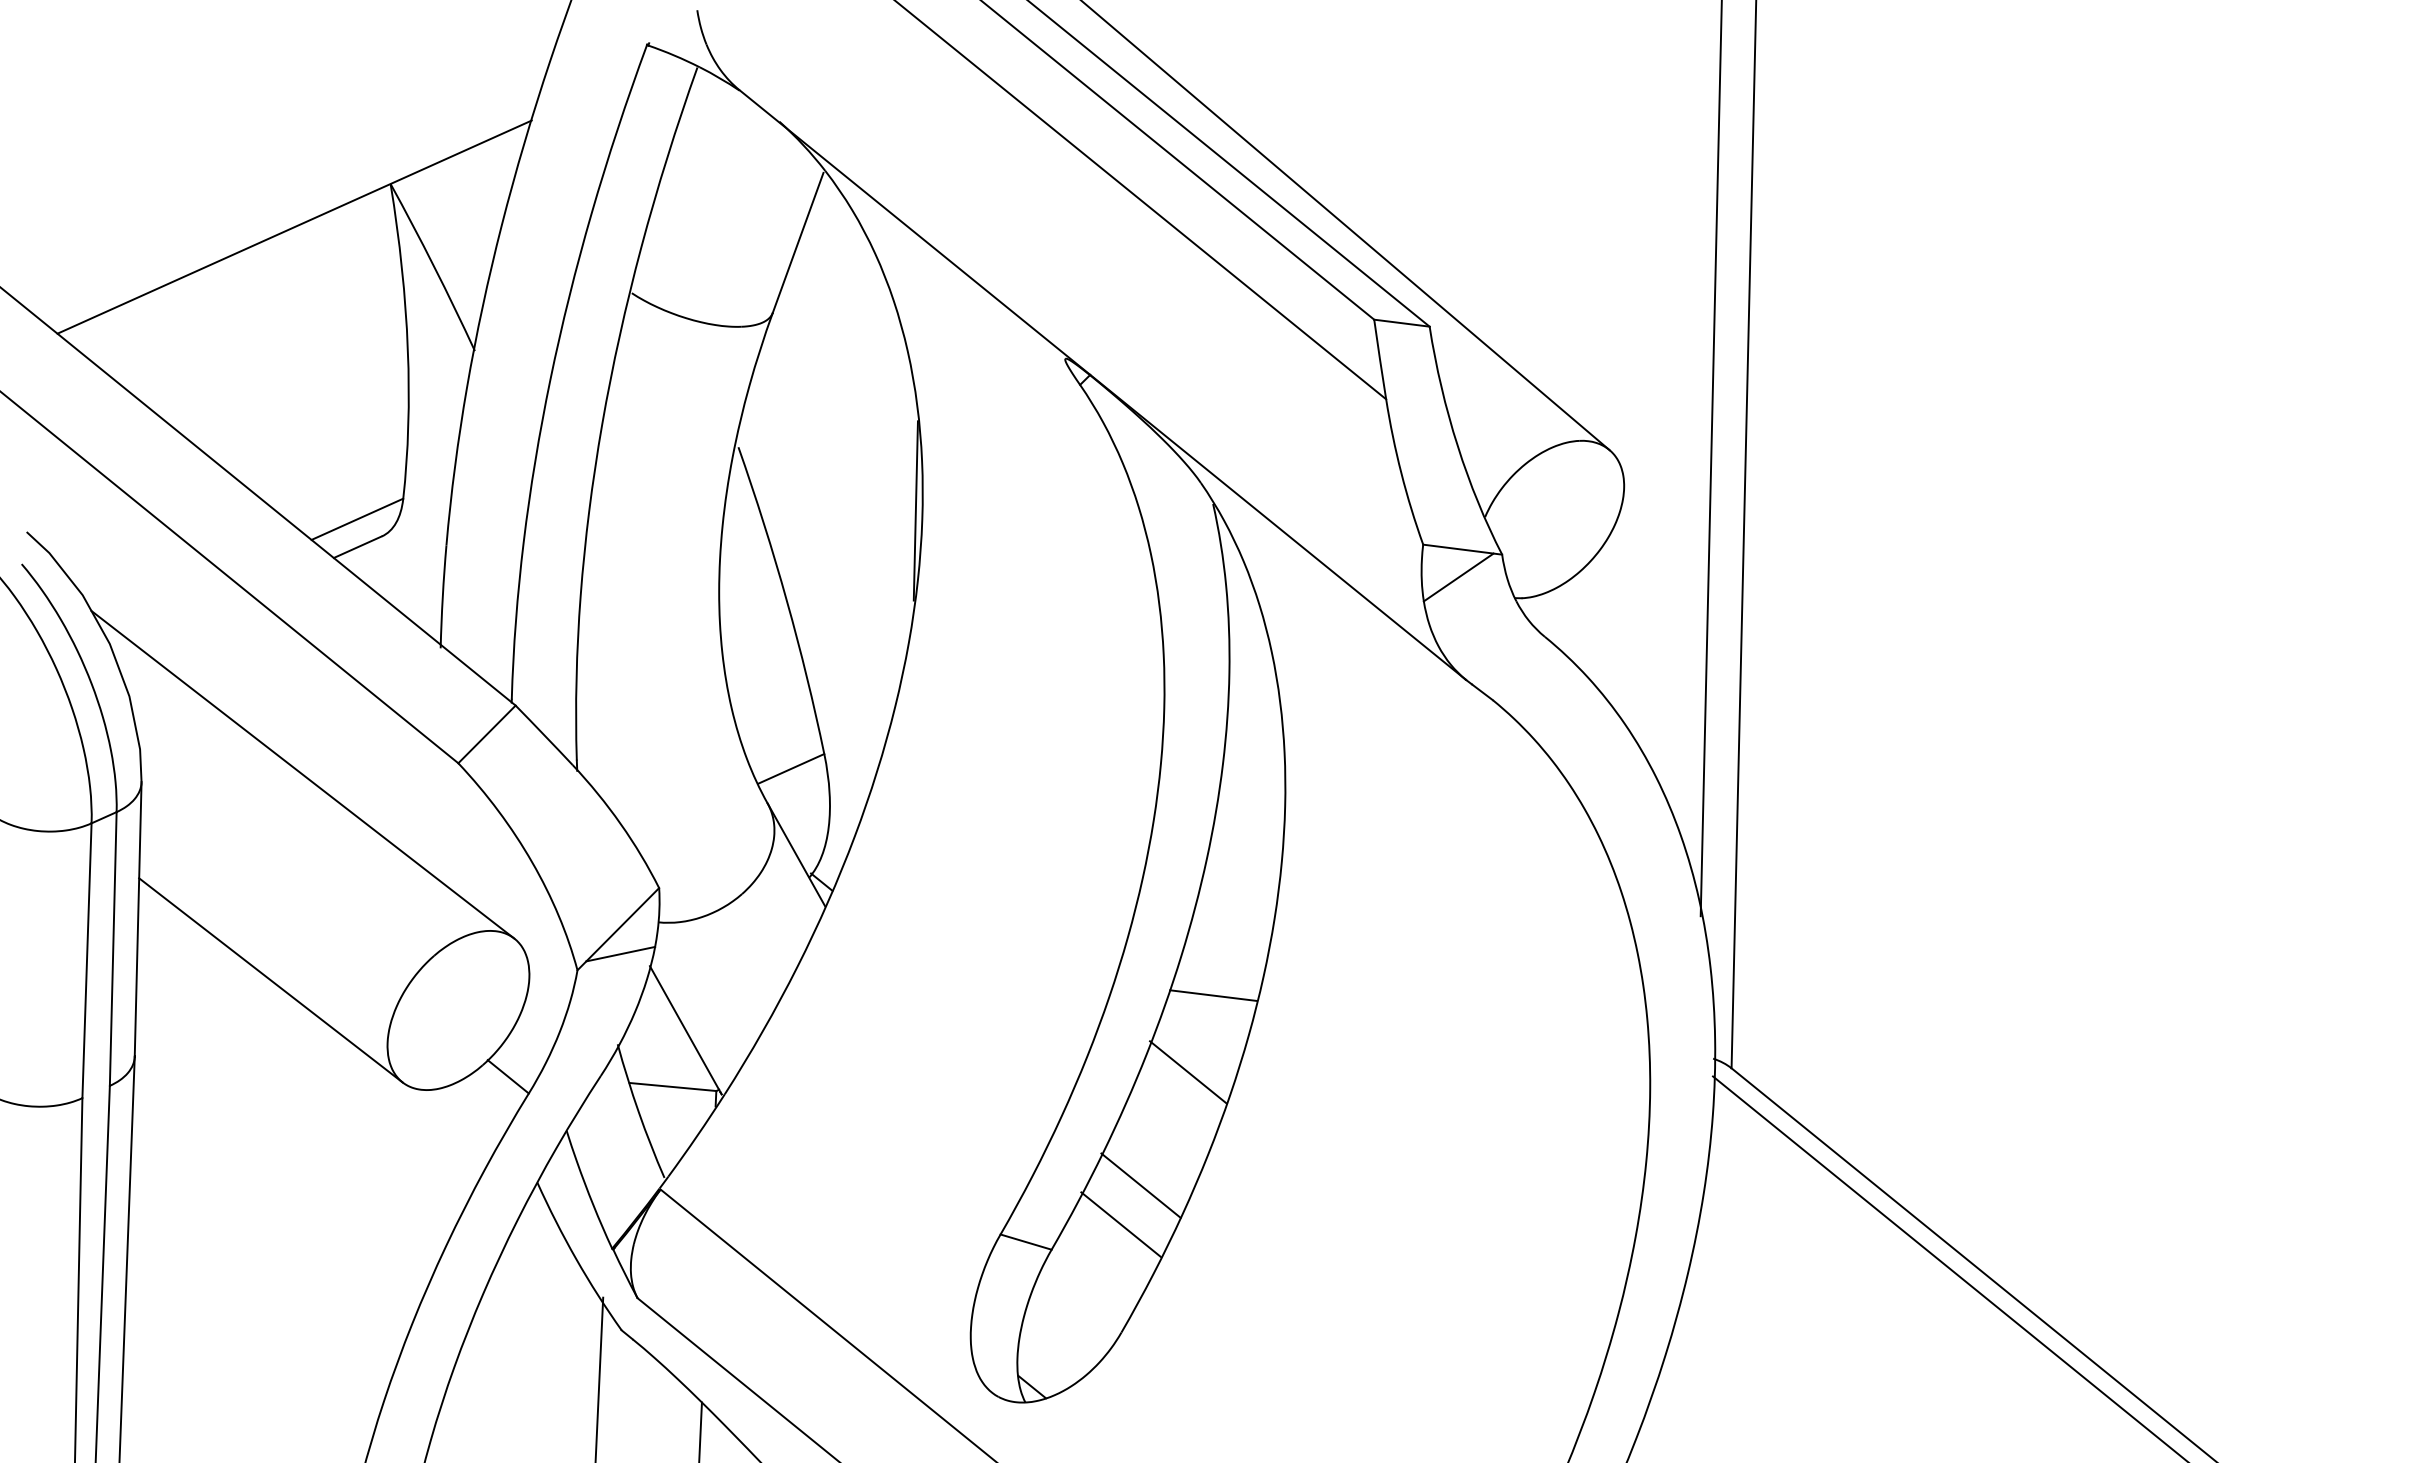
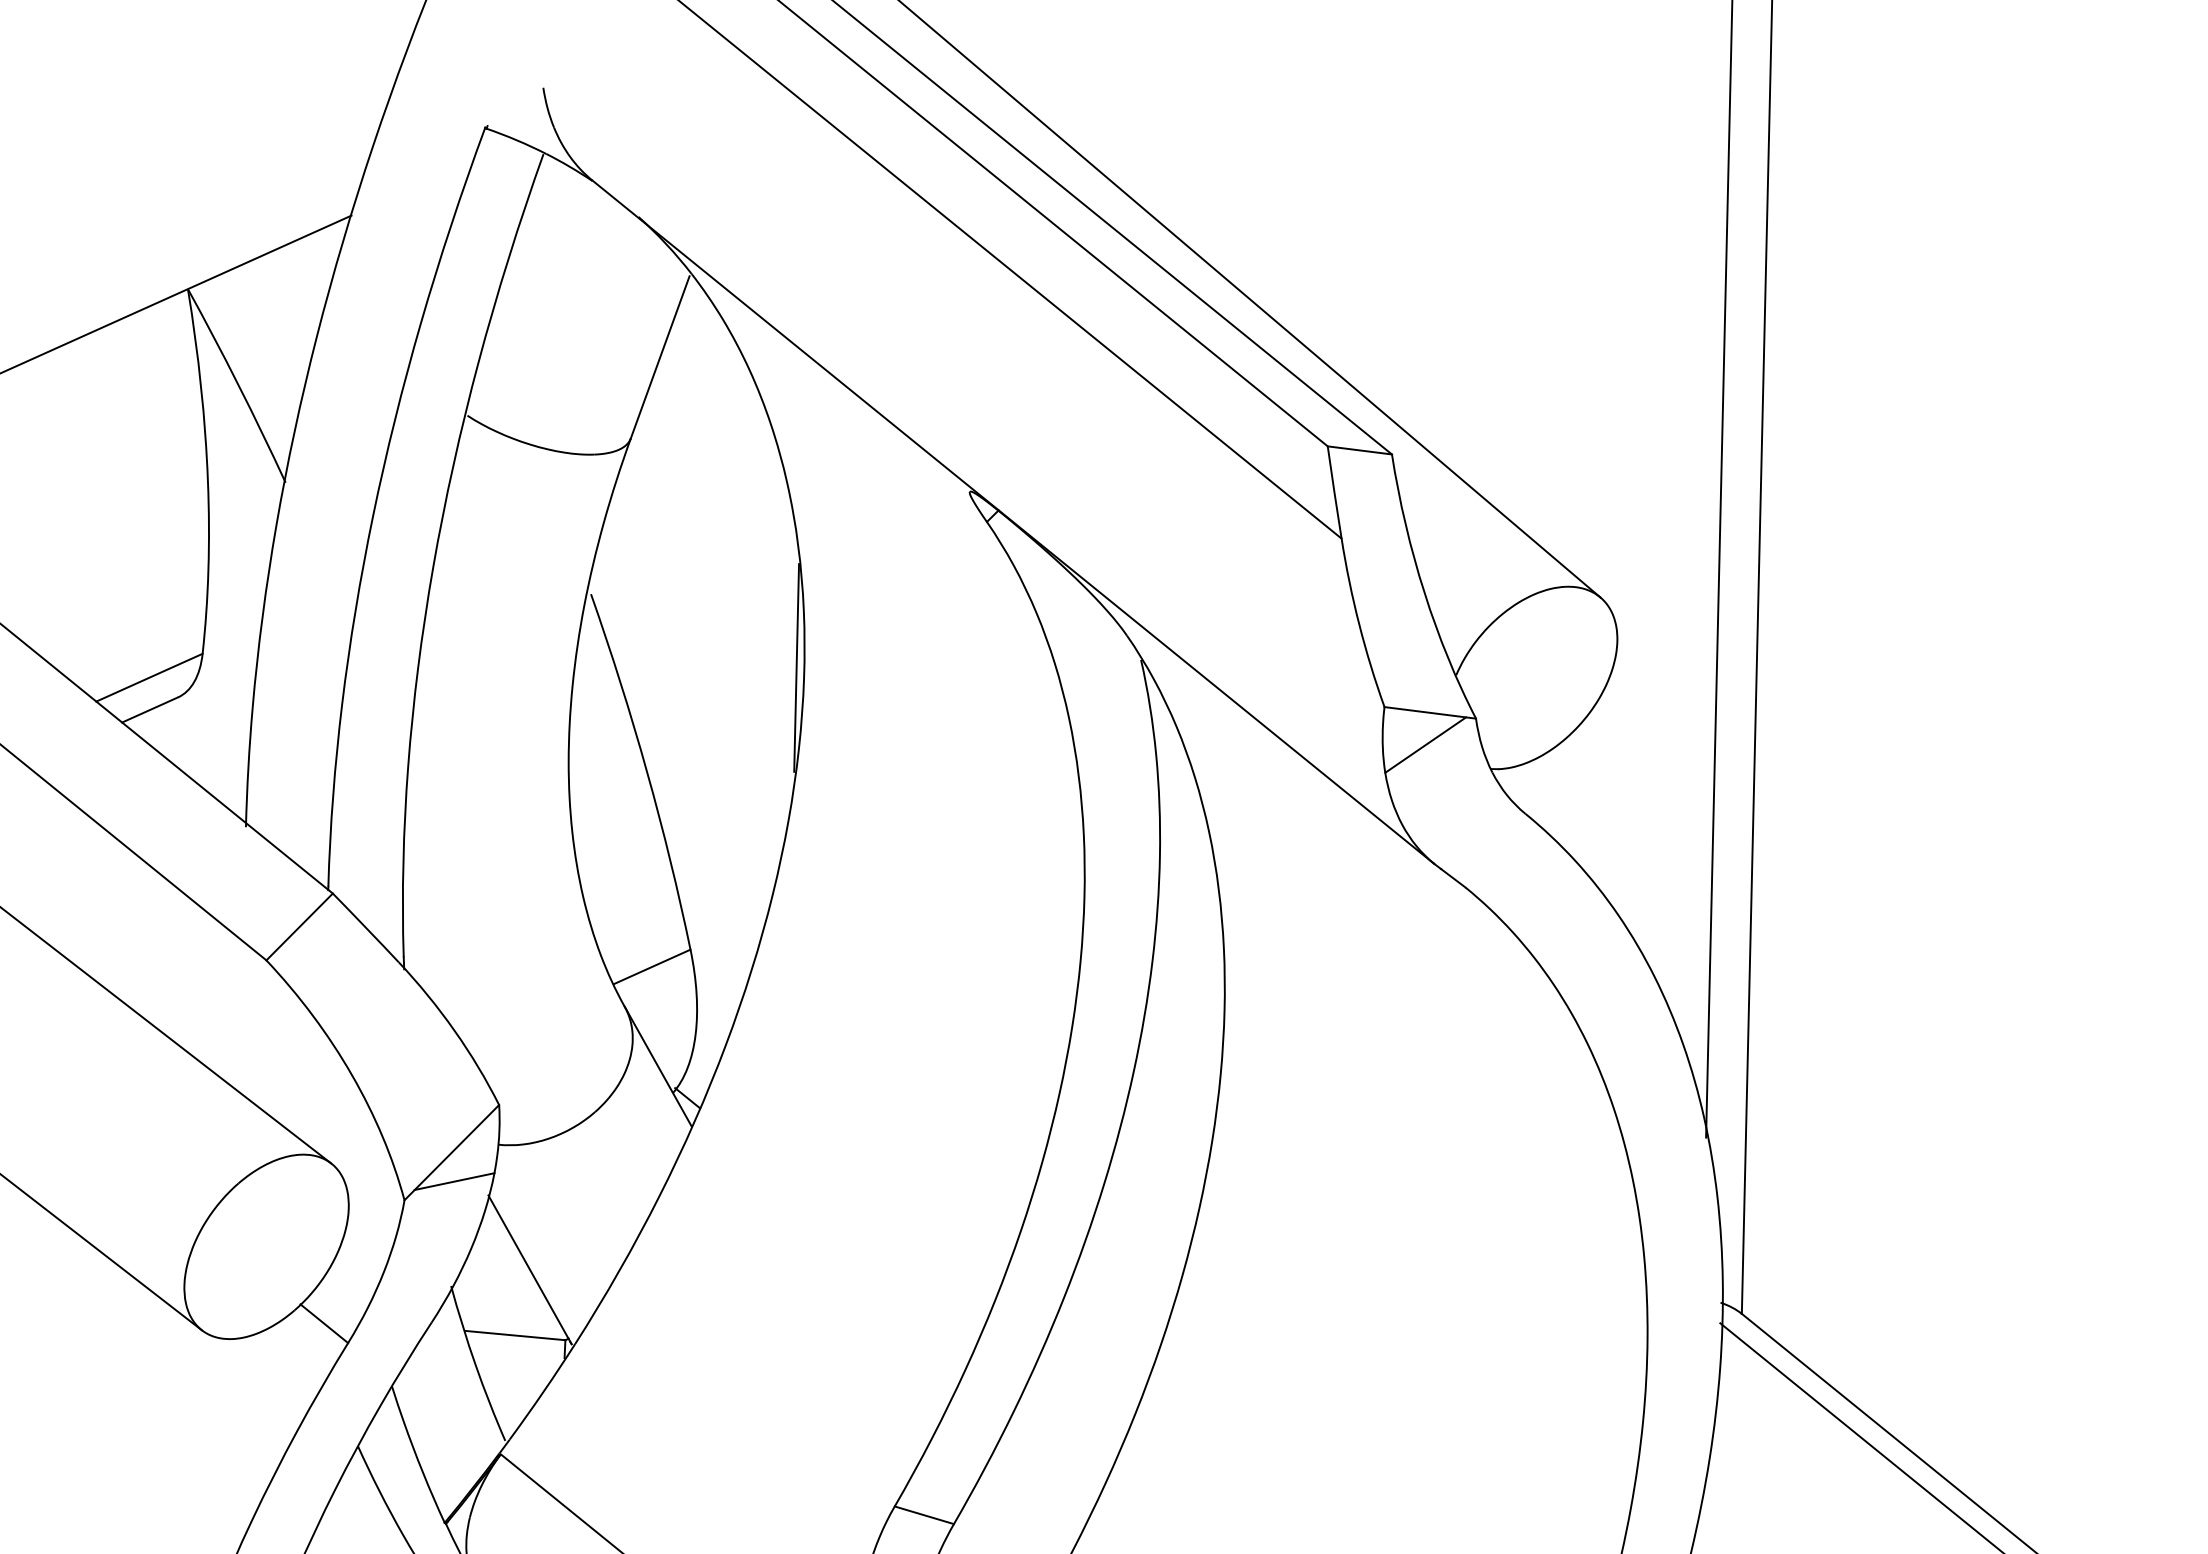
line: (1213, 995) -> (1141, 1229), removed
line: (1188, 1072) -> (1112, 1318), removed
line: (1140, 1185) -> (1056, 1449), removed
line: (1120, 1224) -> (1033, 1494), removed

